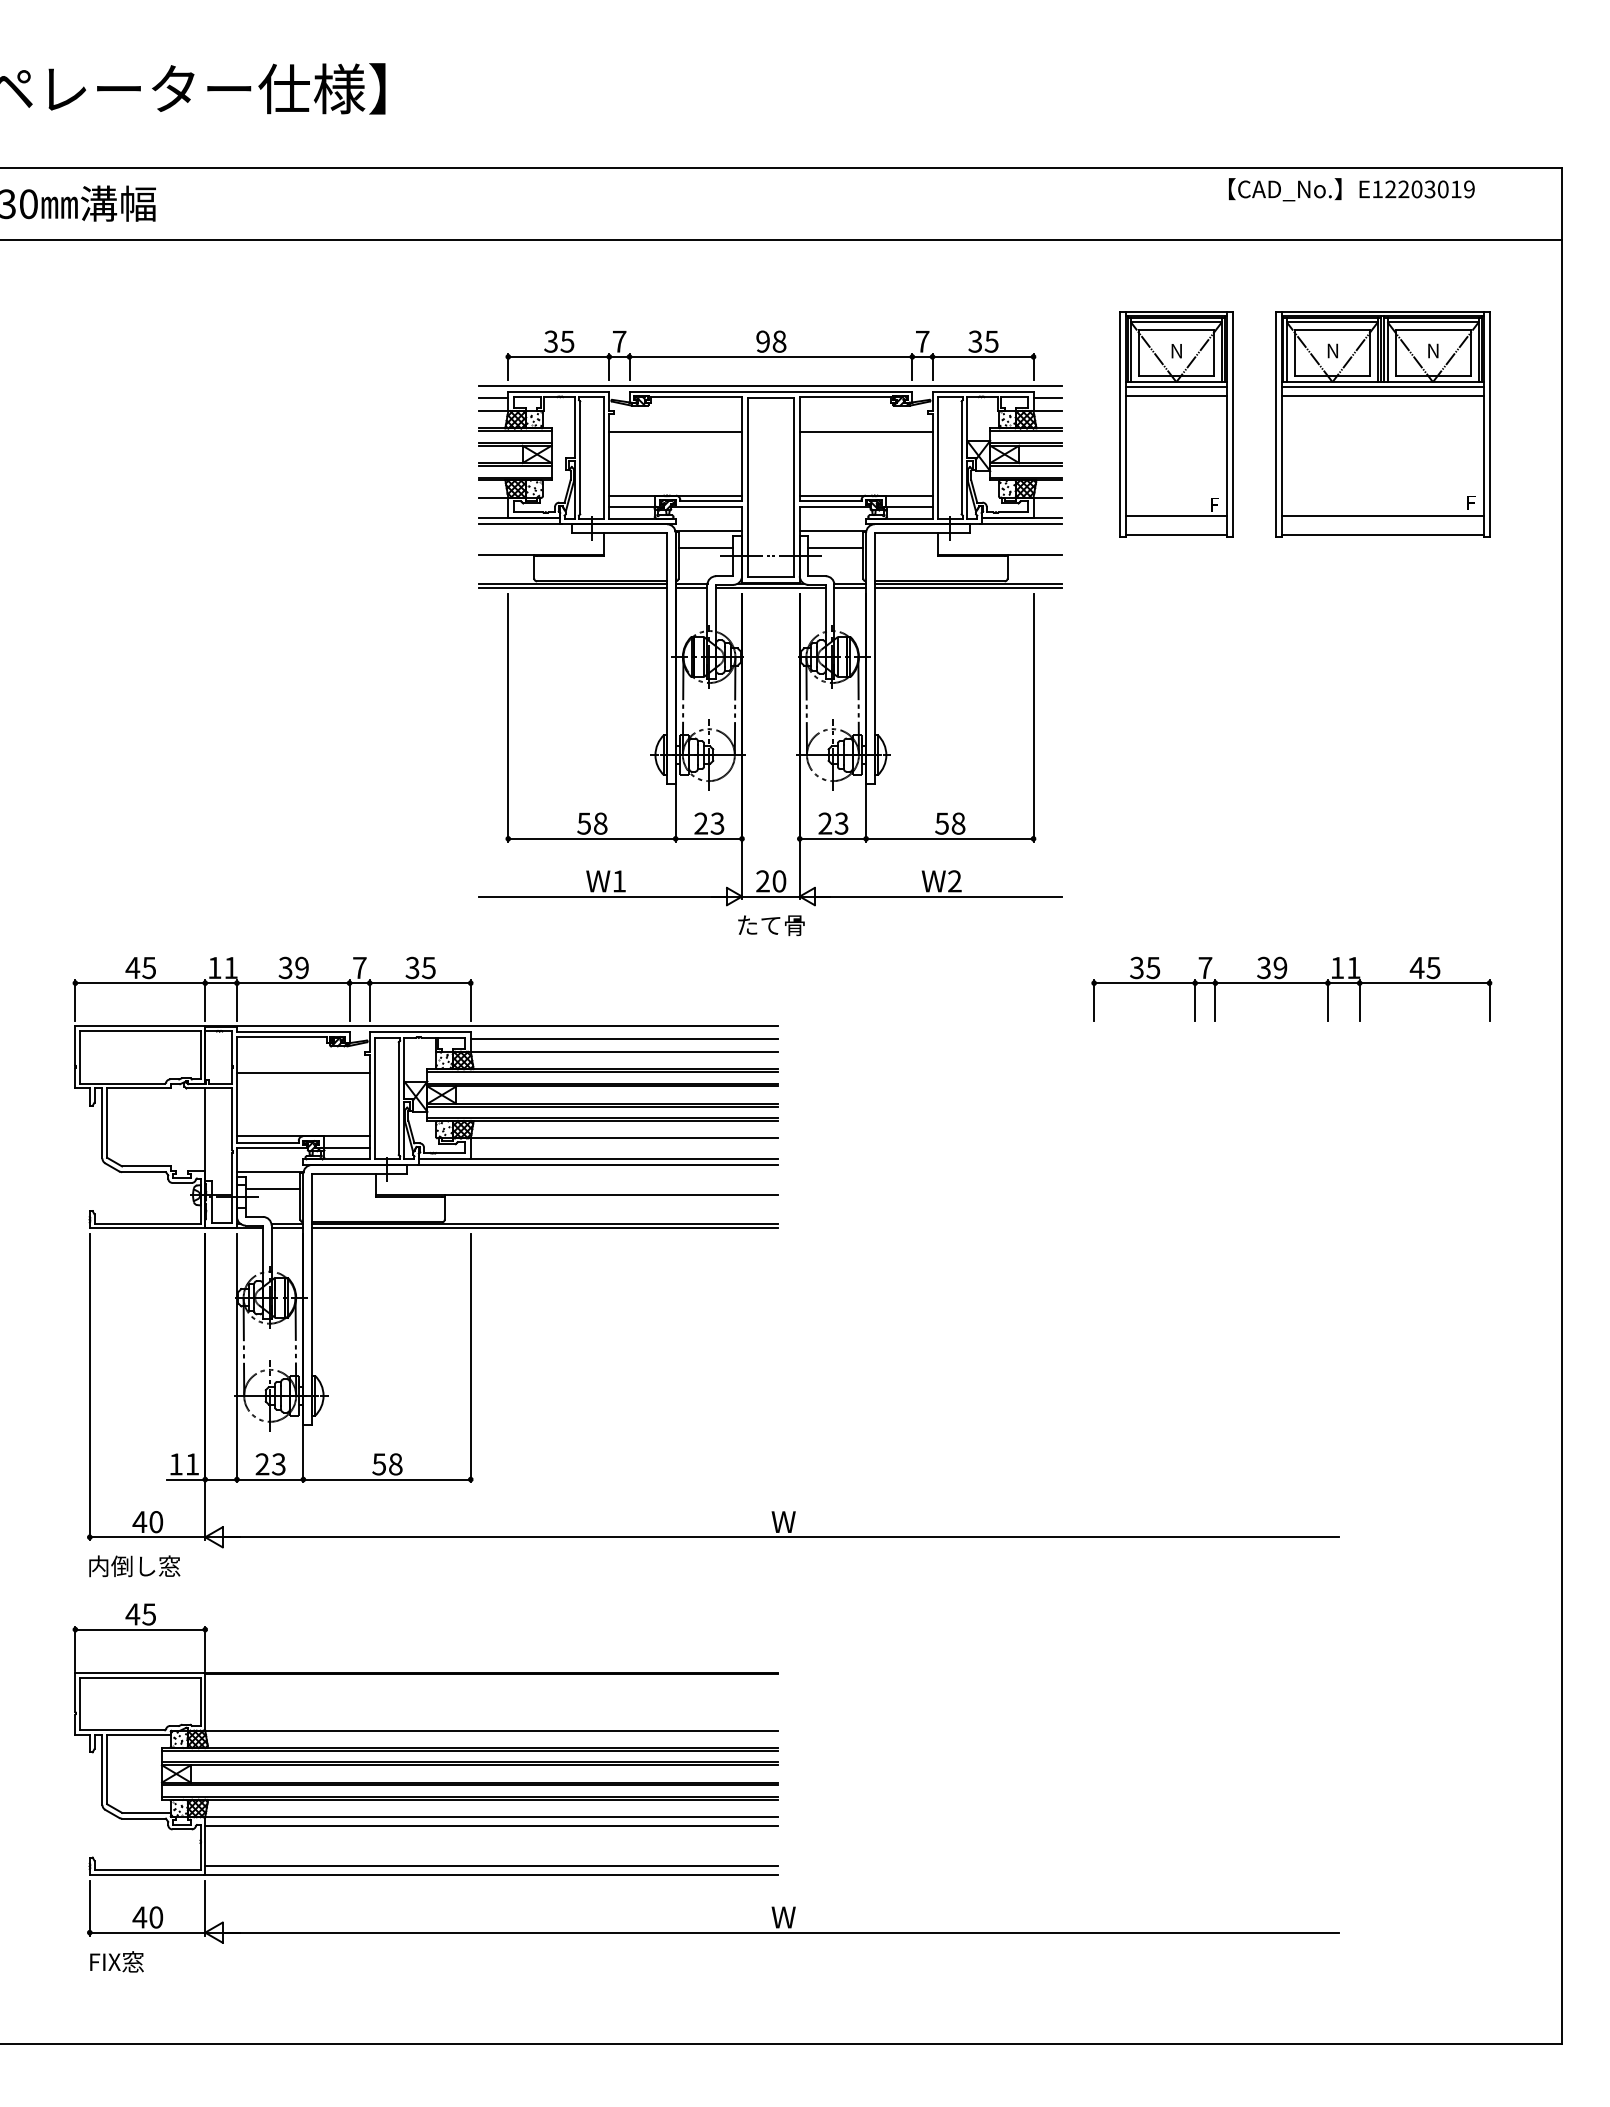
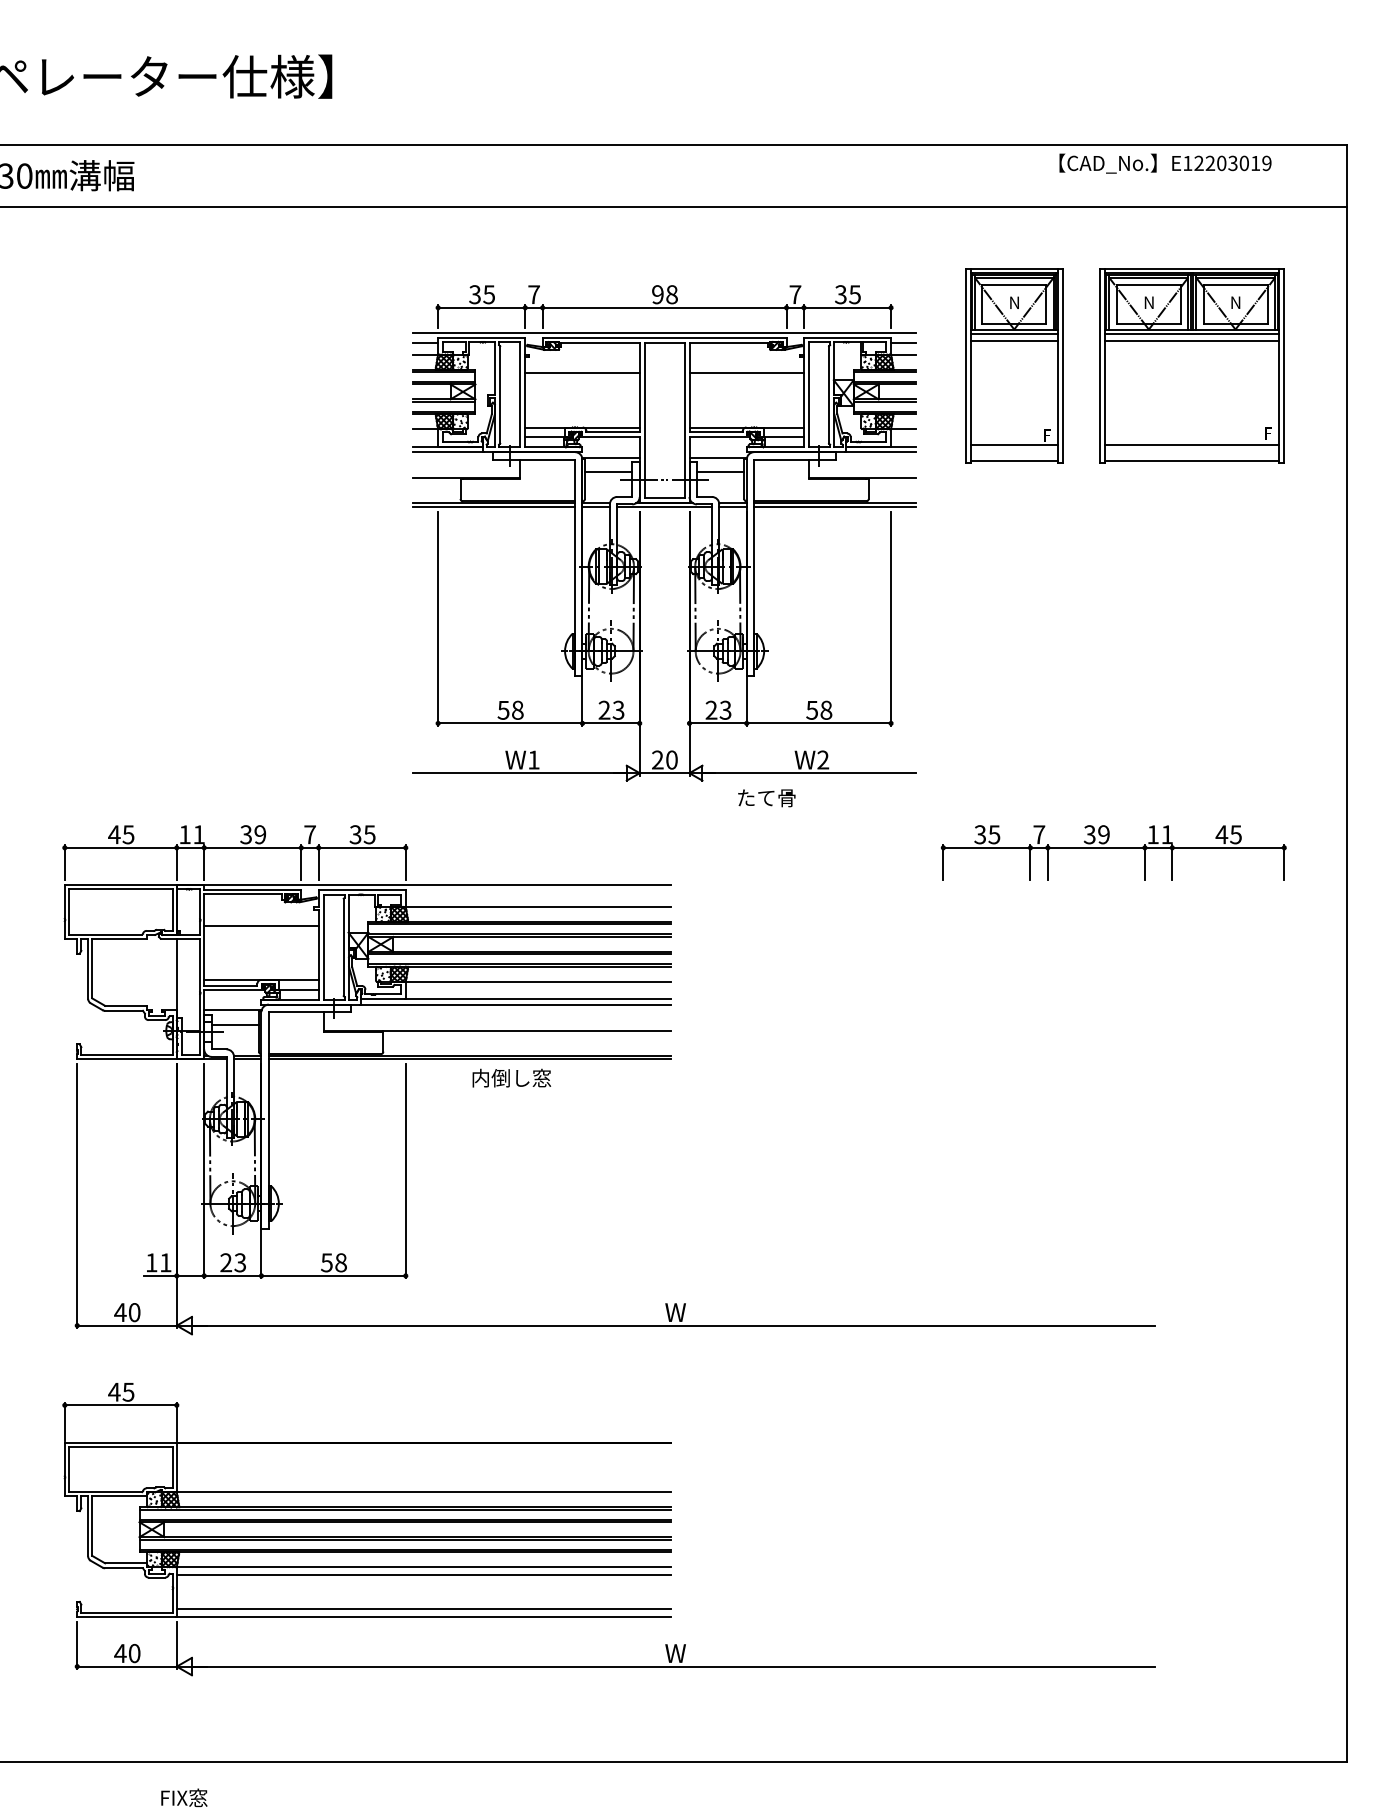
text: (771, 925) -> (766, 798), moved
line: (624, 1038) -> (538, 895), removed
text: (134, 1566) -> (511, 1078), moved
text: (116, 1961) -> (183, 1797), moved

